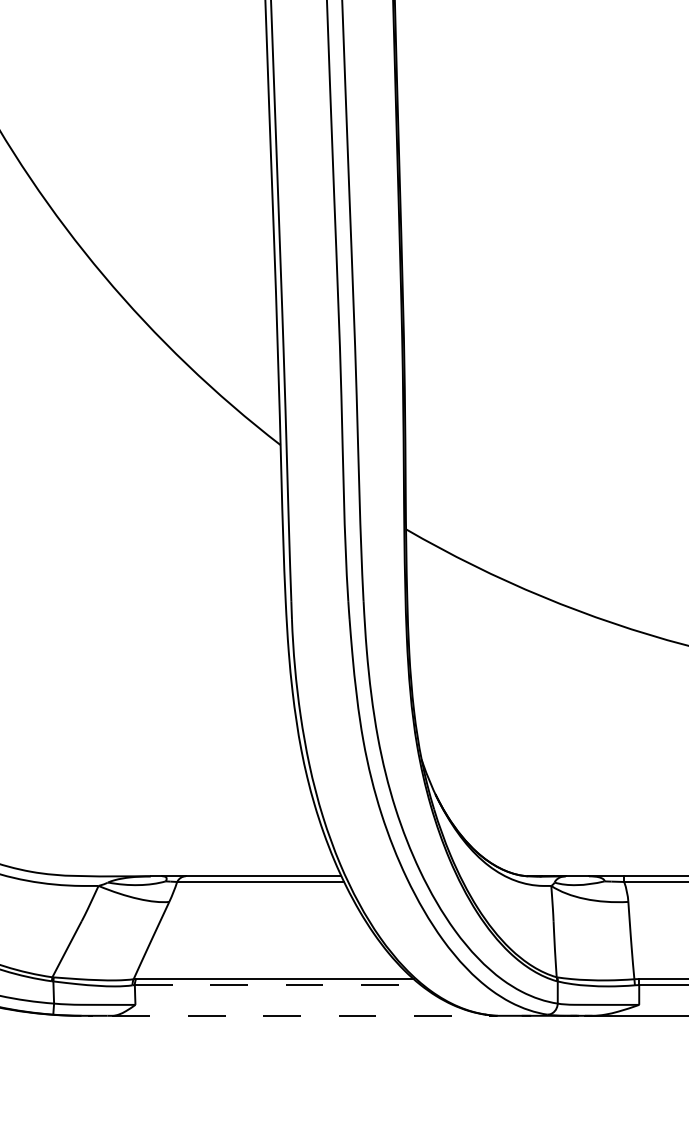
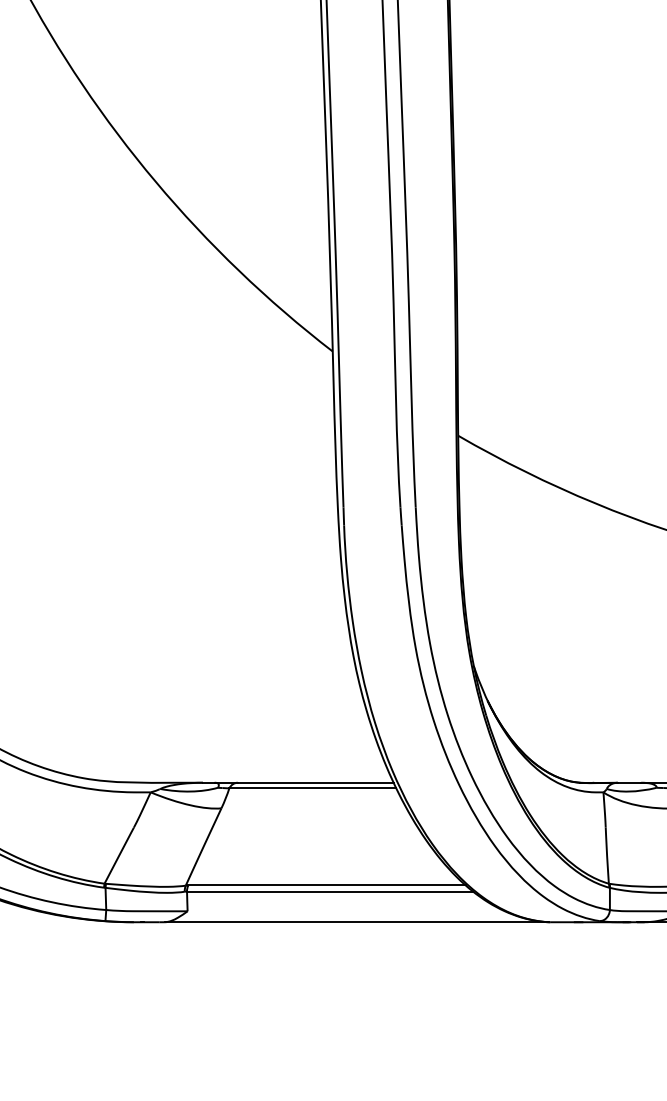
line: (278, 985) -> (330, 891), dashed -> solid
line: (305, 1015) -> (357, 921), dashed -> solid

